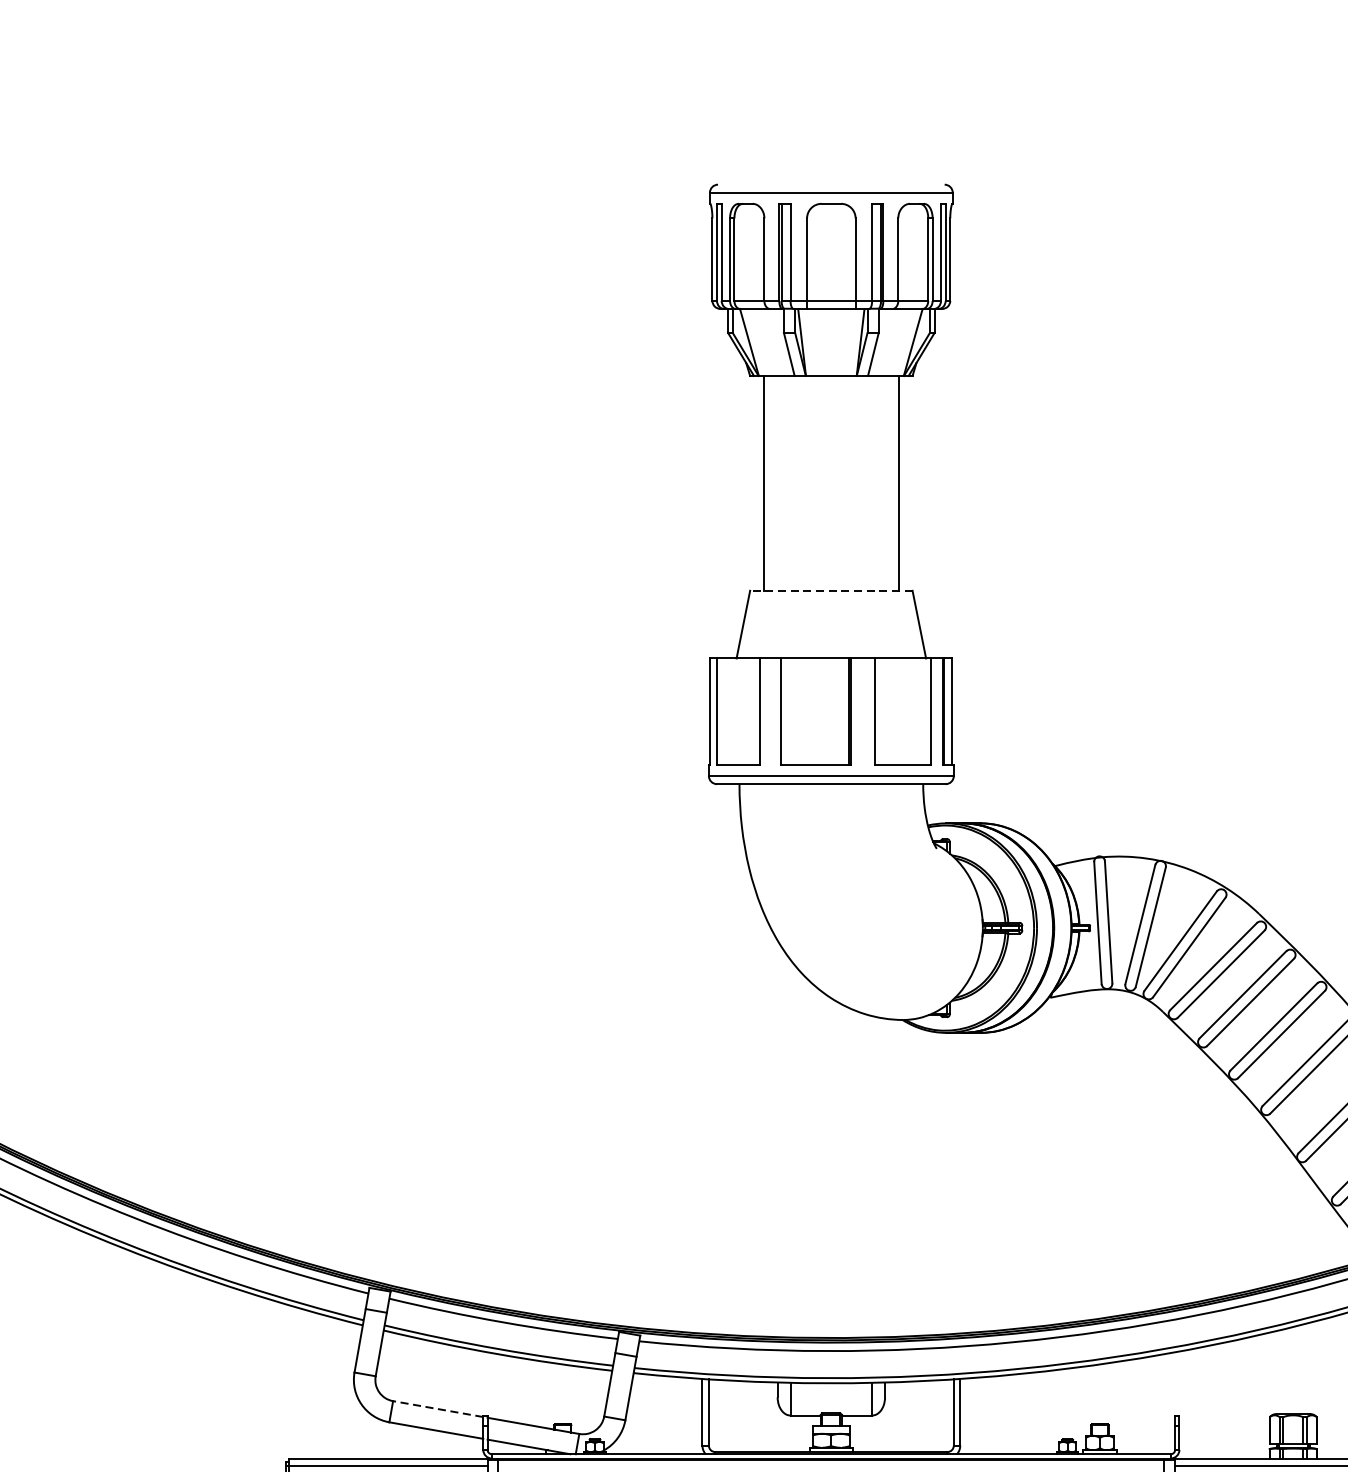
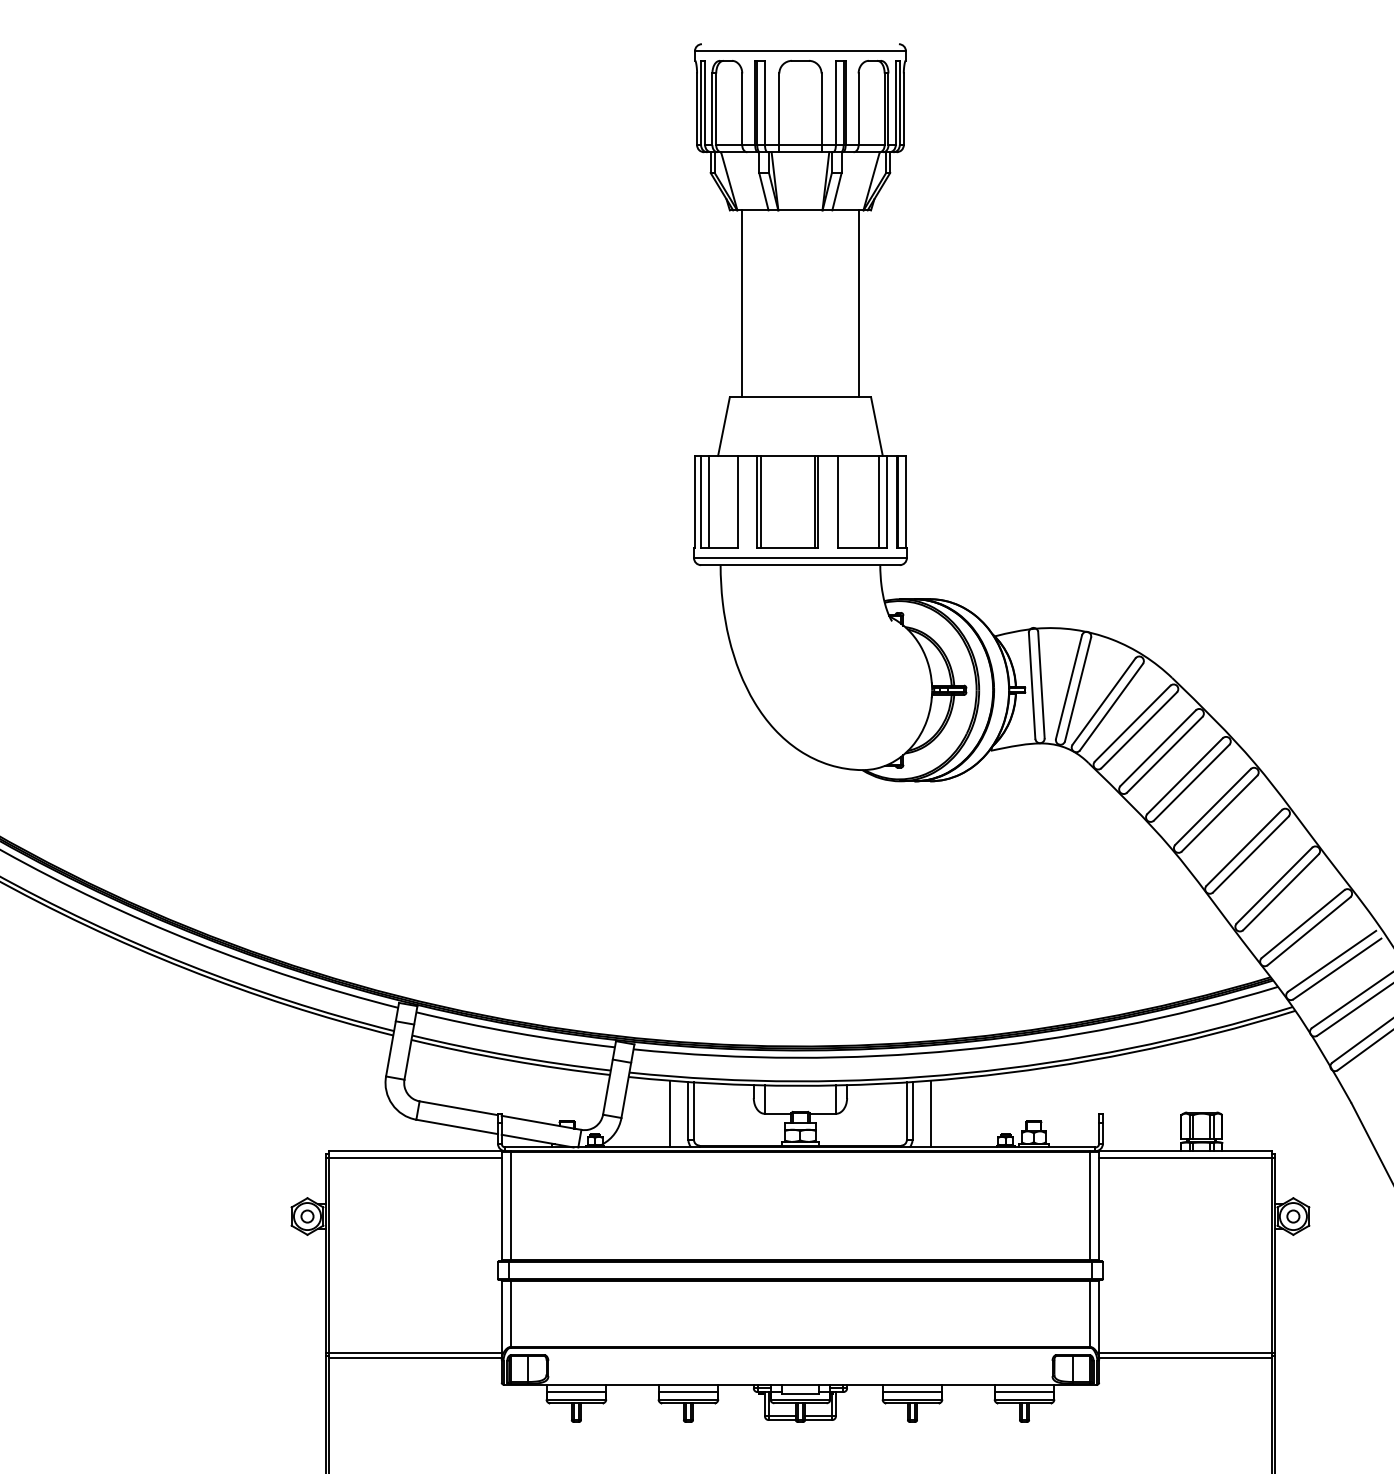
line: (831, 591) -> (800, 397), dashed -> solid
line: (726, 710) -> (709, 501), added
line: (786, 710) -> (761, 501), added
line: (922, 710) -> (879, 501), added
line: (437, 1409) -> (458, 1108), dashed -> solid
line: (680, 1415) -> (669, 1113), added
line: (982, 1415) -> (931, 1113), added

